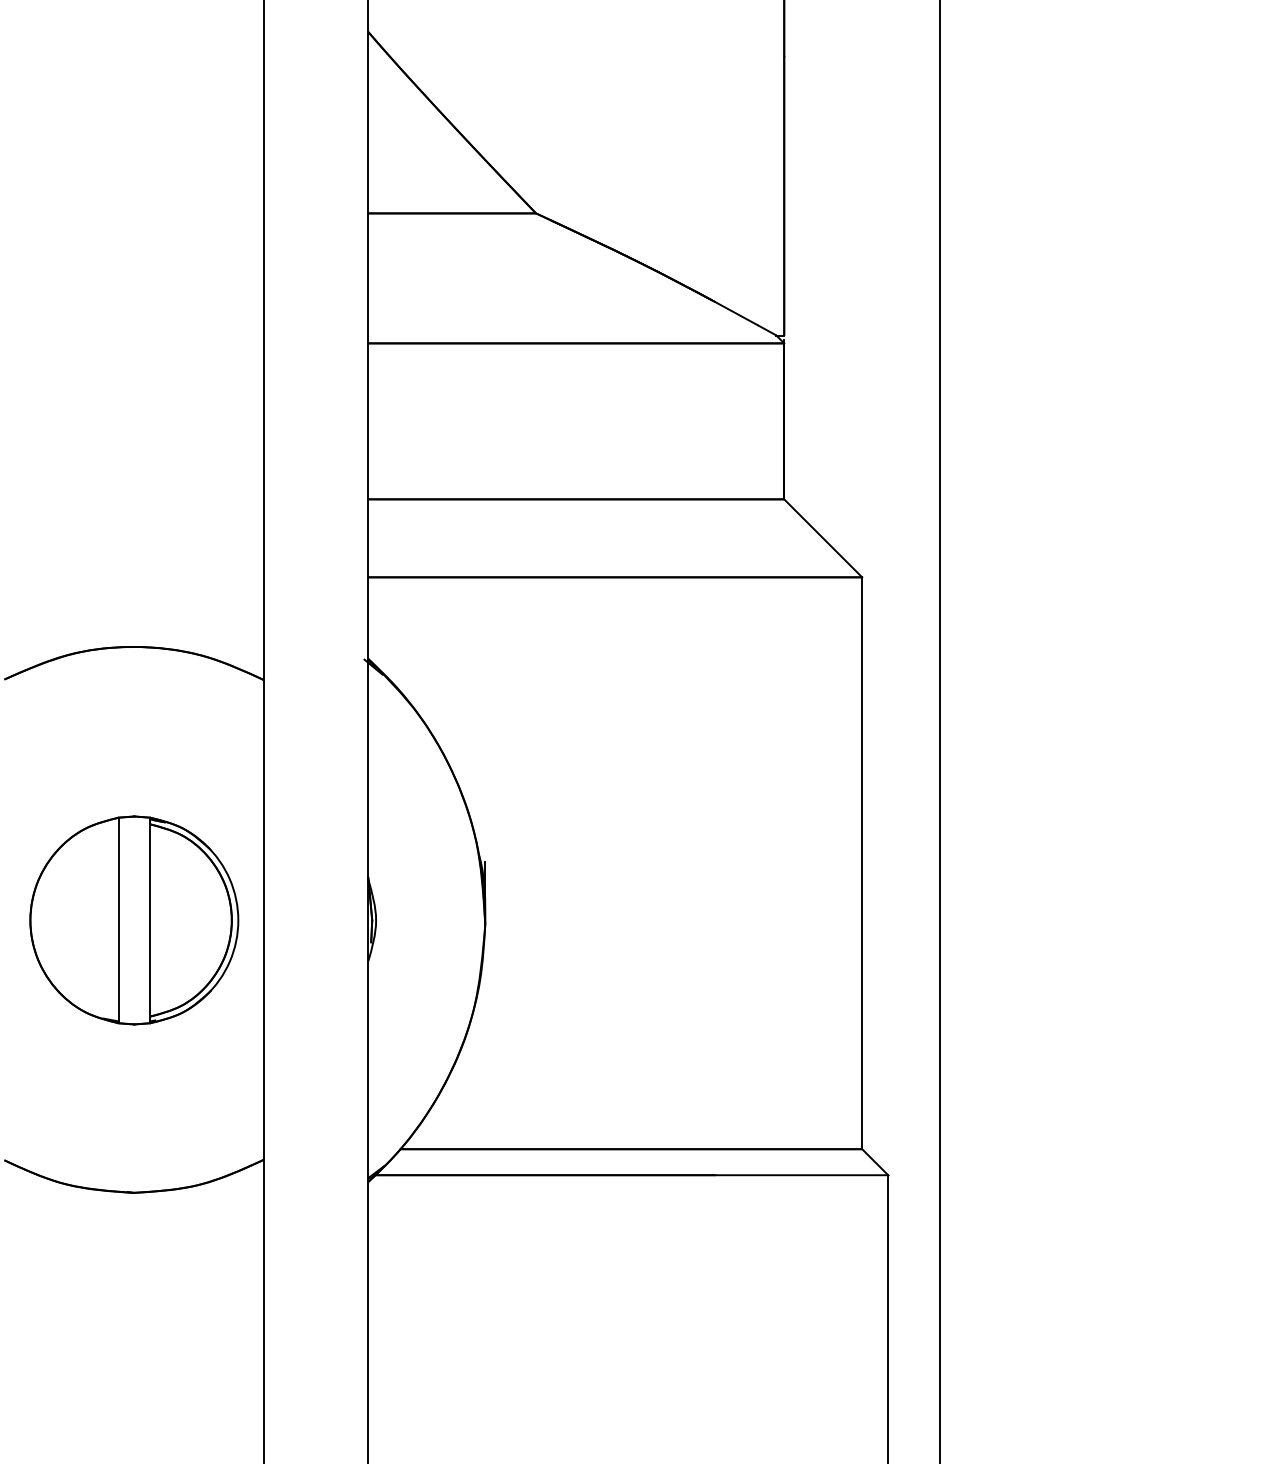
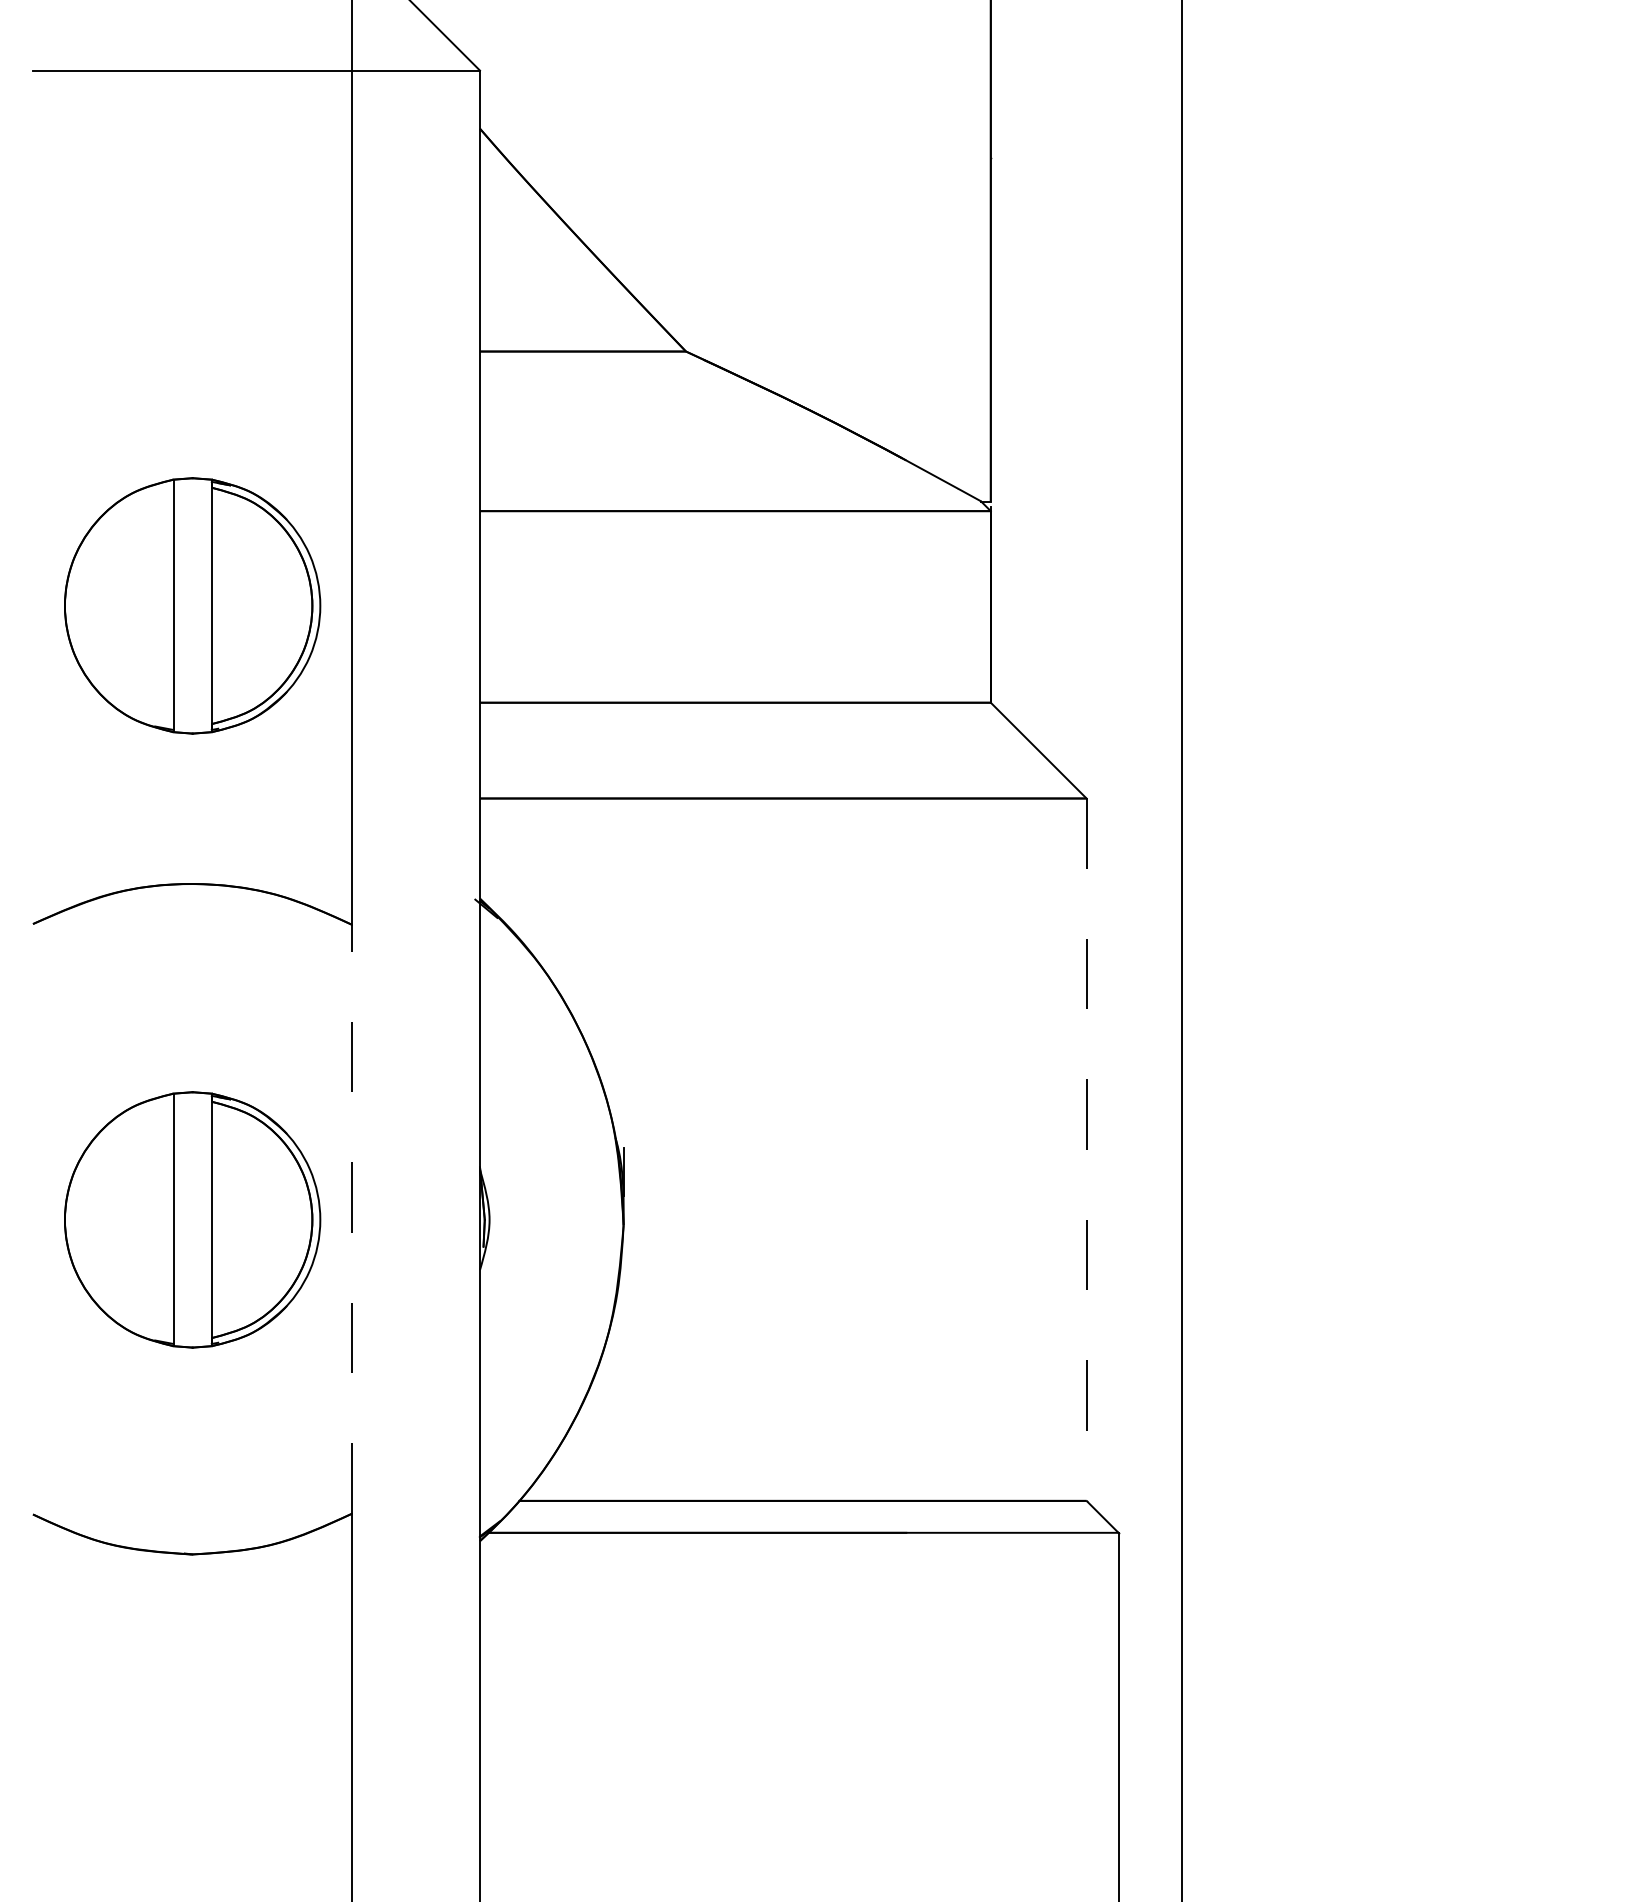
part: (134, 420) -> (192, 605), added
line: (862, 863) -> (1086, 1150), solid -> dashed
line: (264, 919) -> (352, 1218), solid -> dashed

